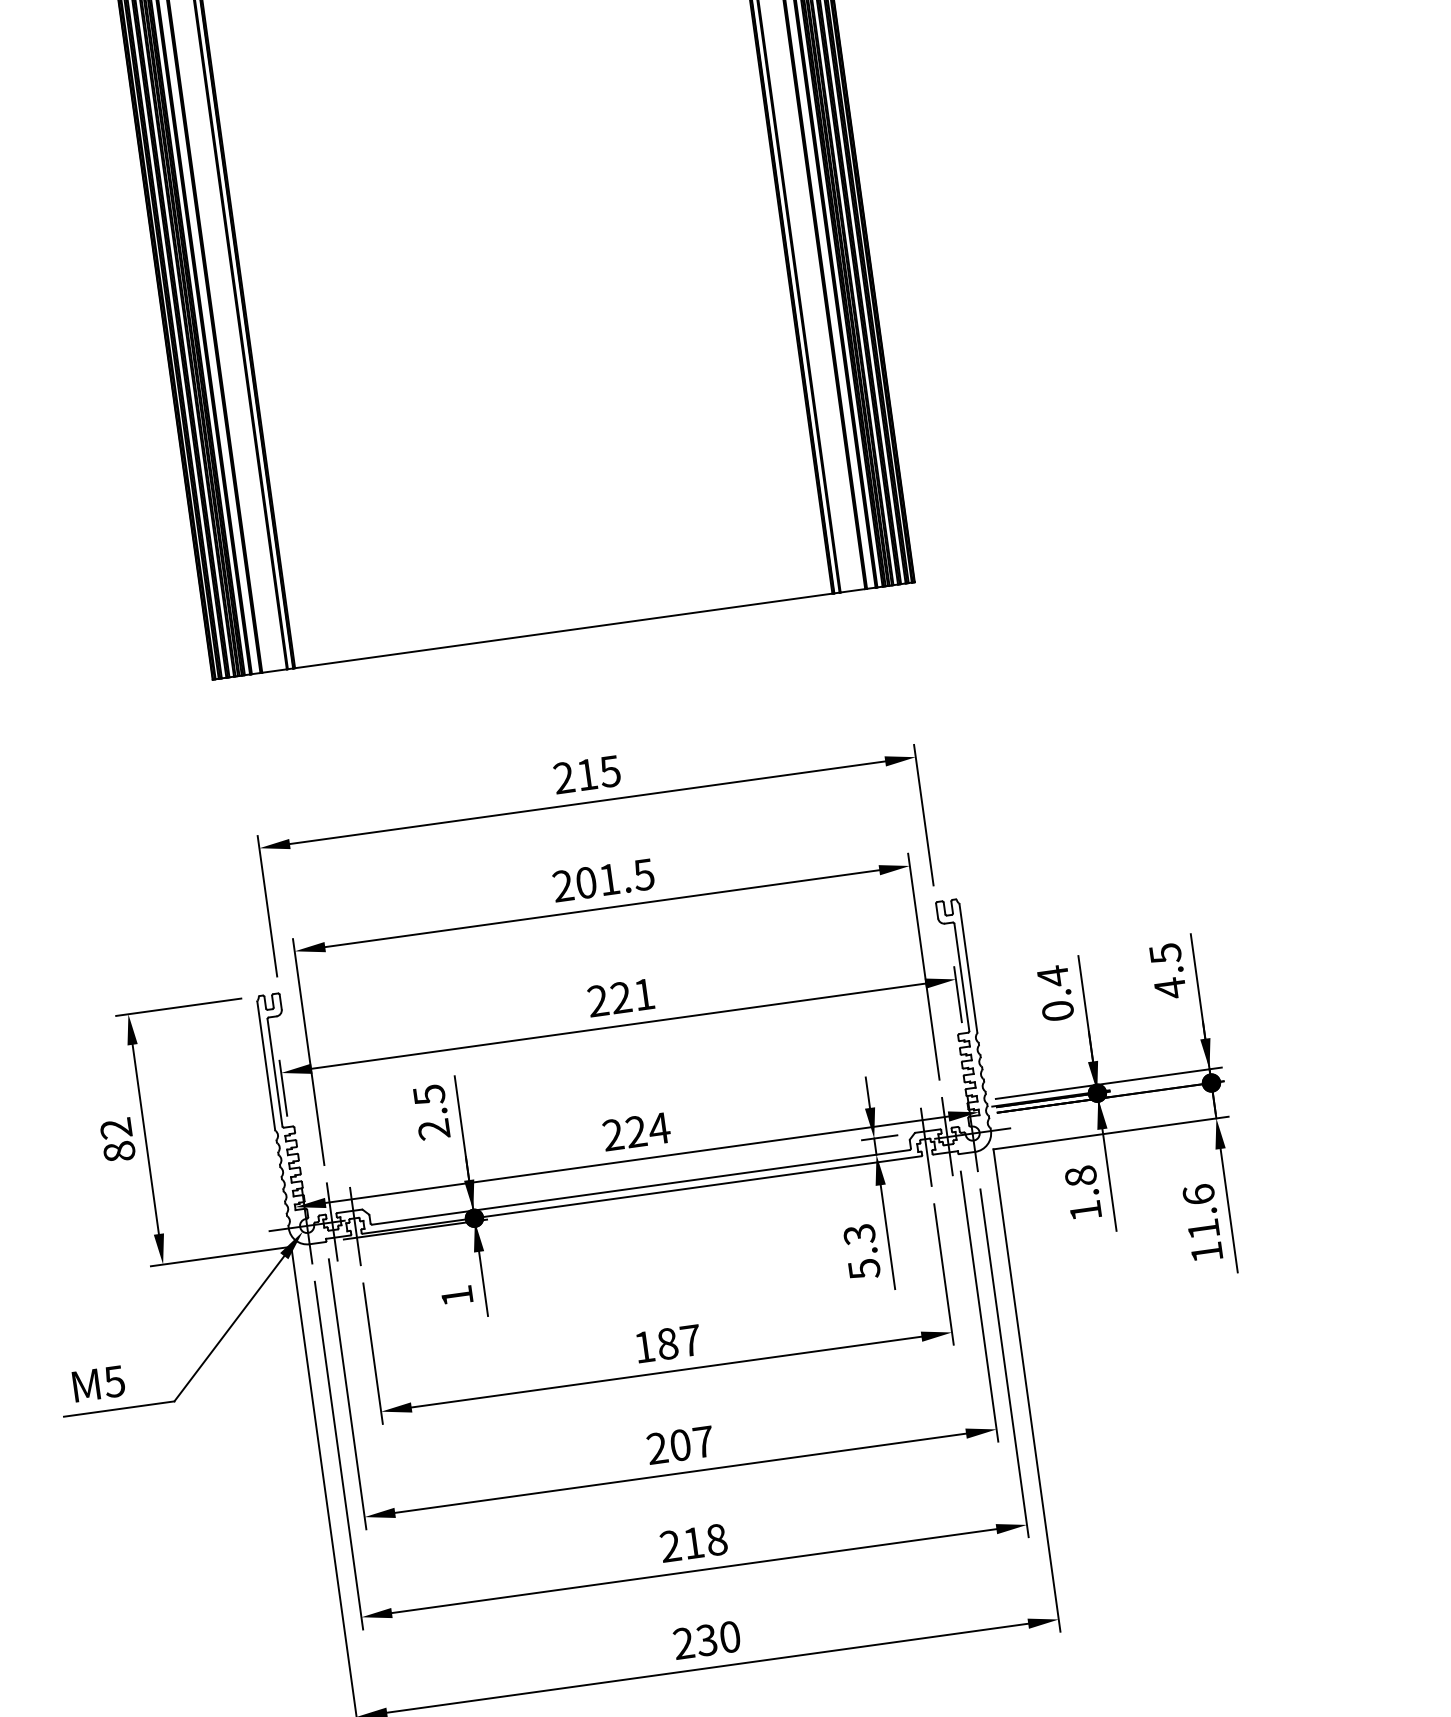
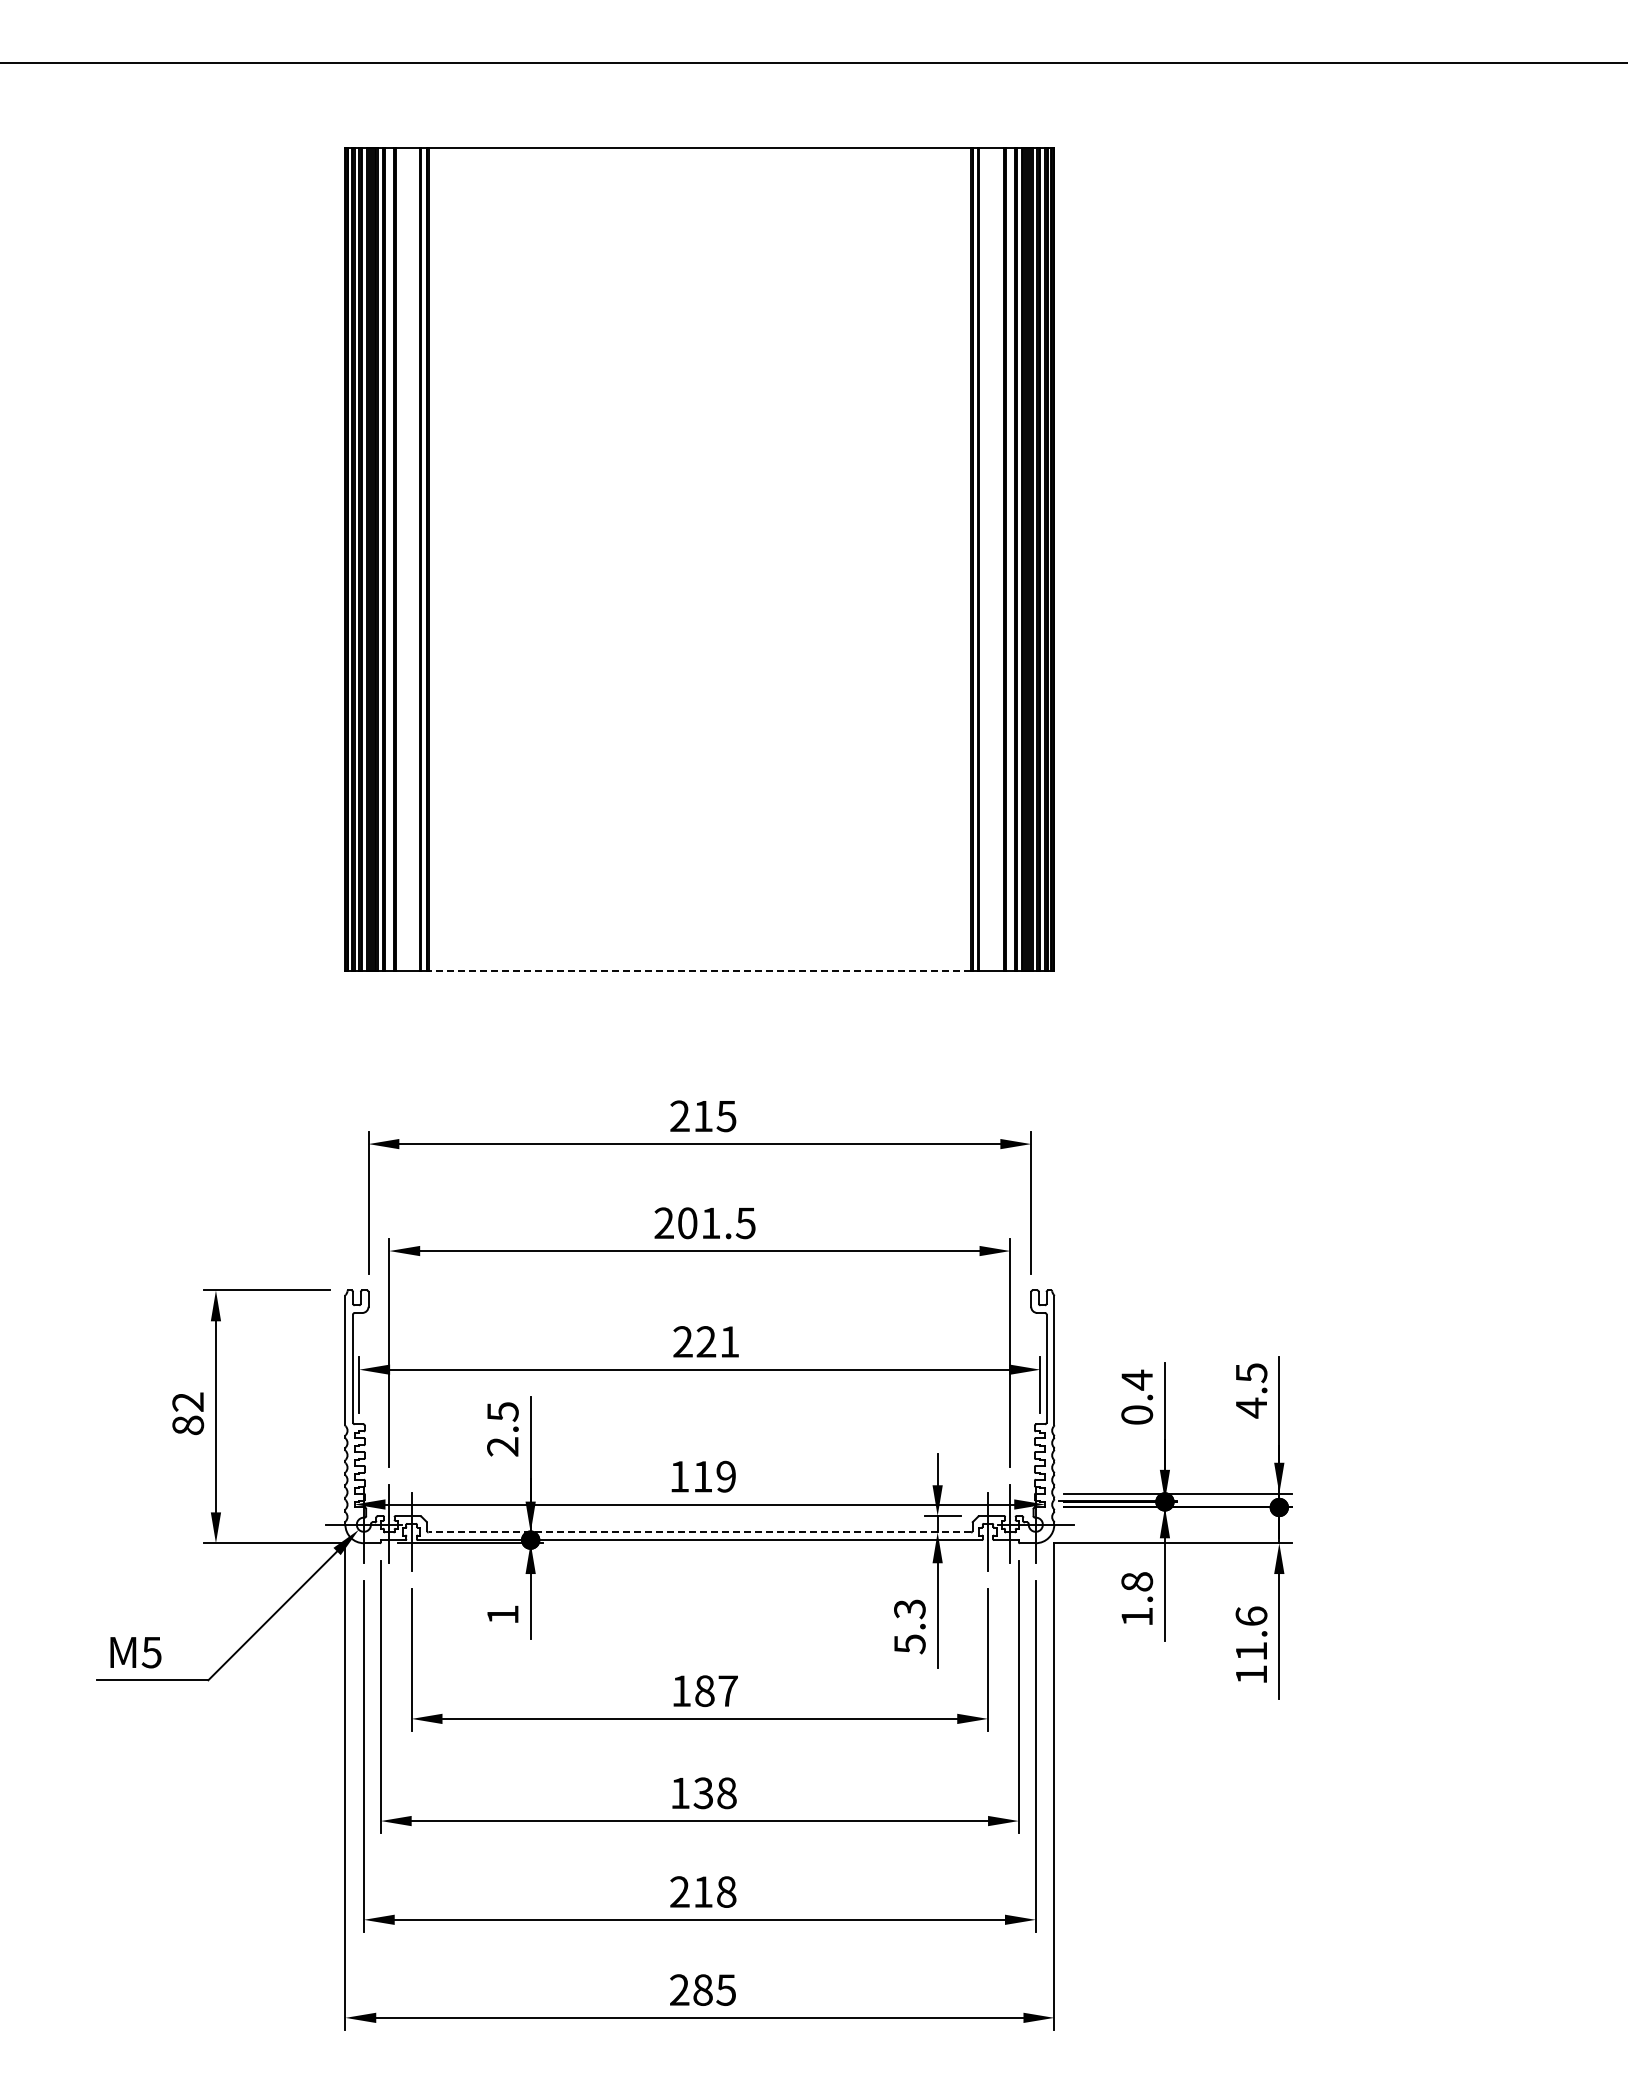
line: (563, 630) -> (699, 970), solid -> dashed
text: (636, 1131) -> (703, 1476), 224 -> 119
line: (640, 1187) -> (699, 1532), solid -> dashed
text: (680, 1445) -> (703, 1793), 207 -> 138
text: (718, 1638) -> (714, 1989), 230 -> 285

